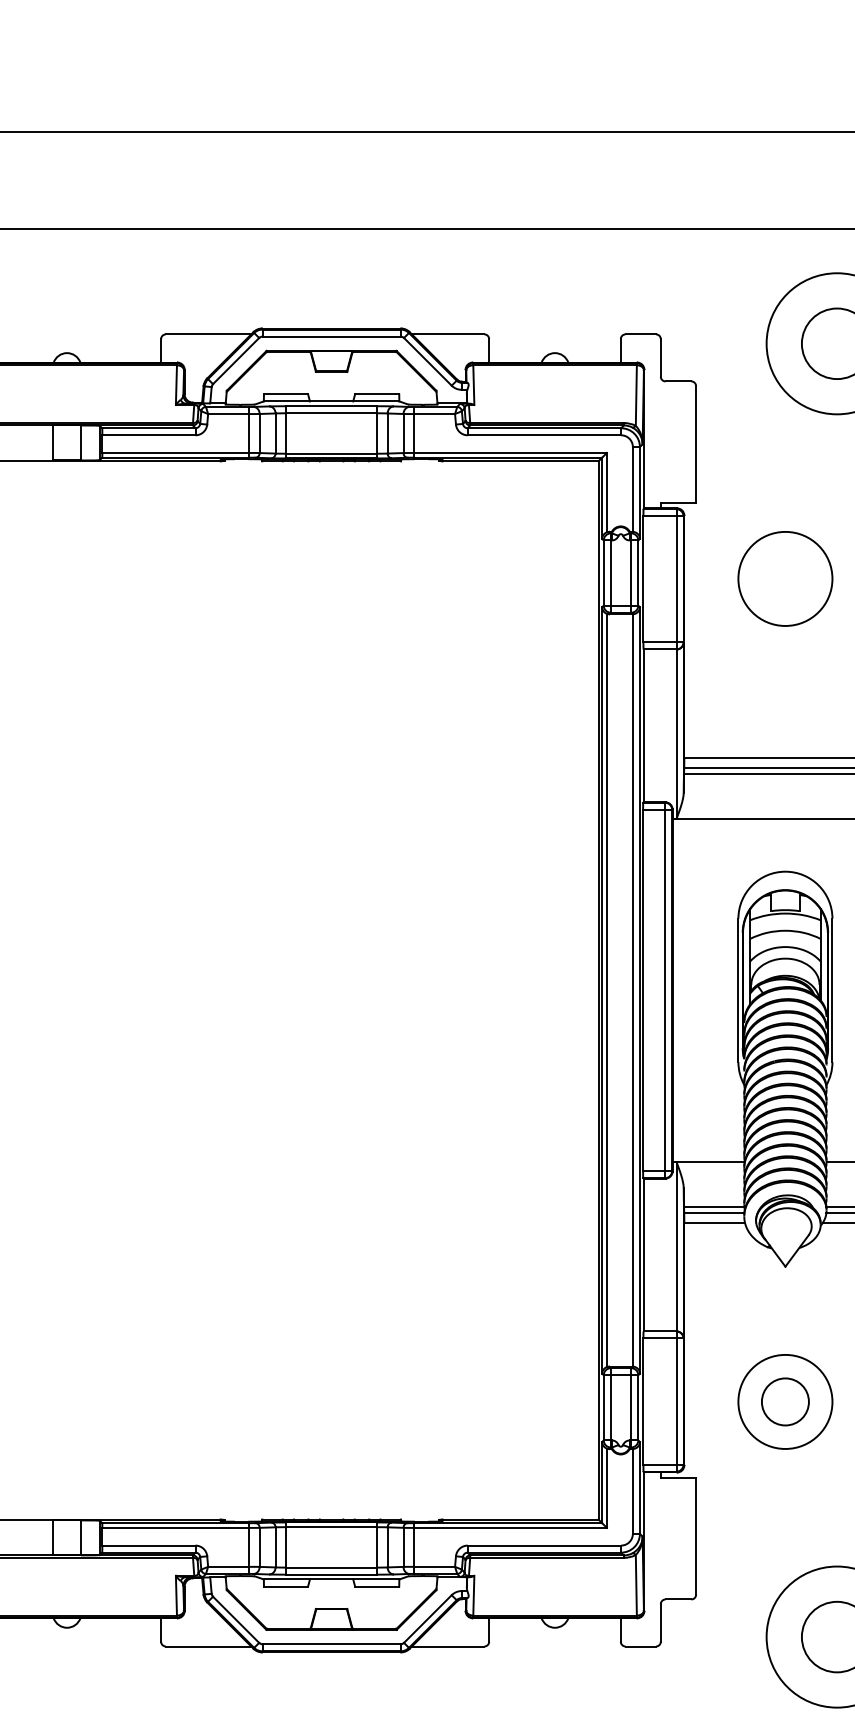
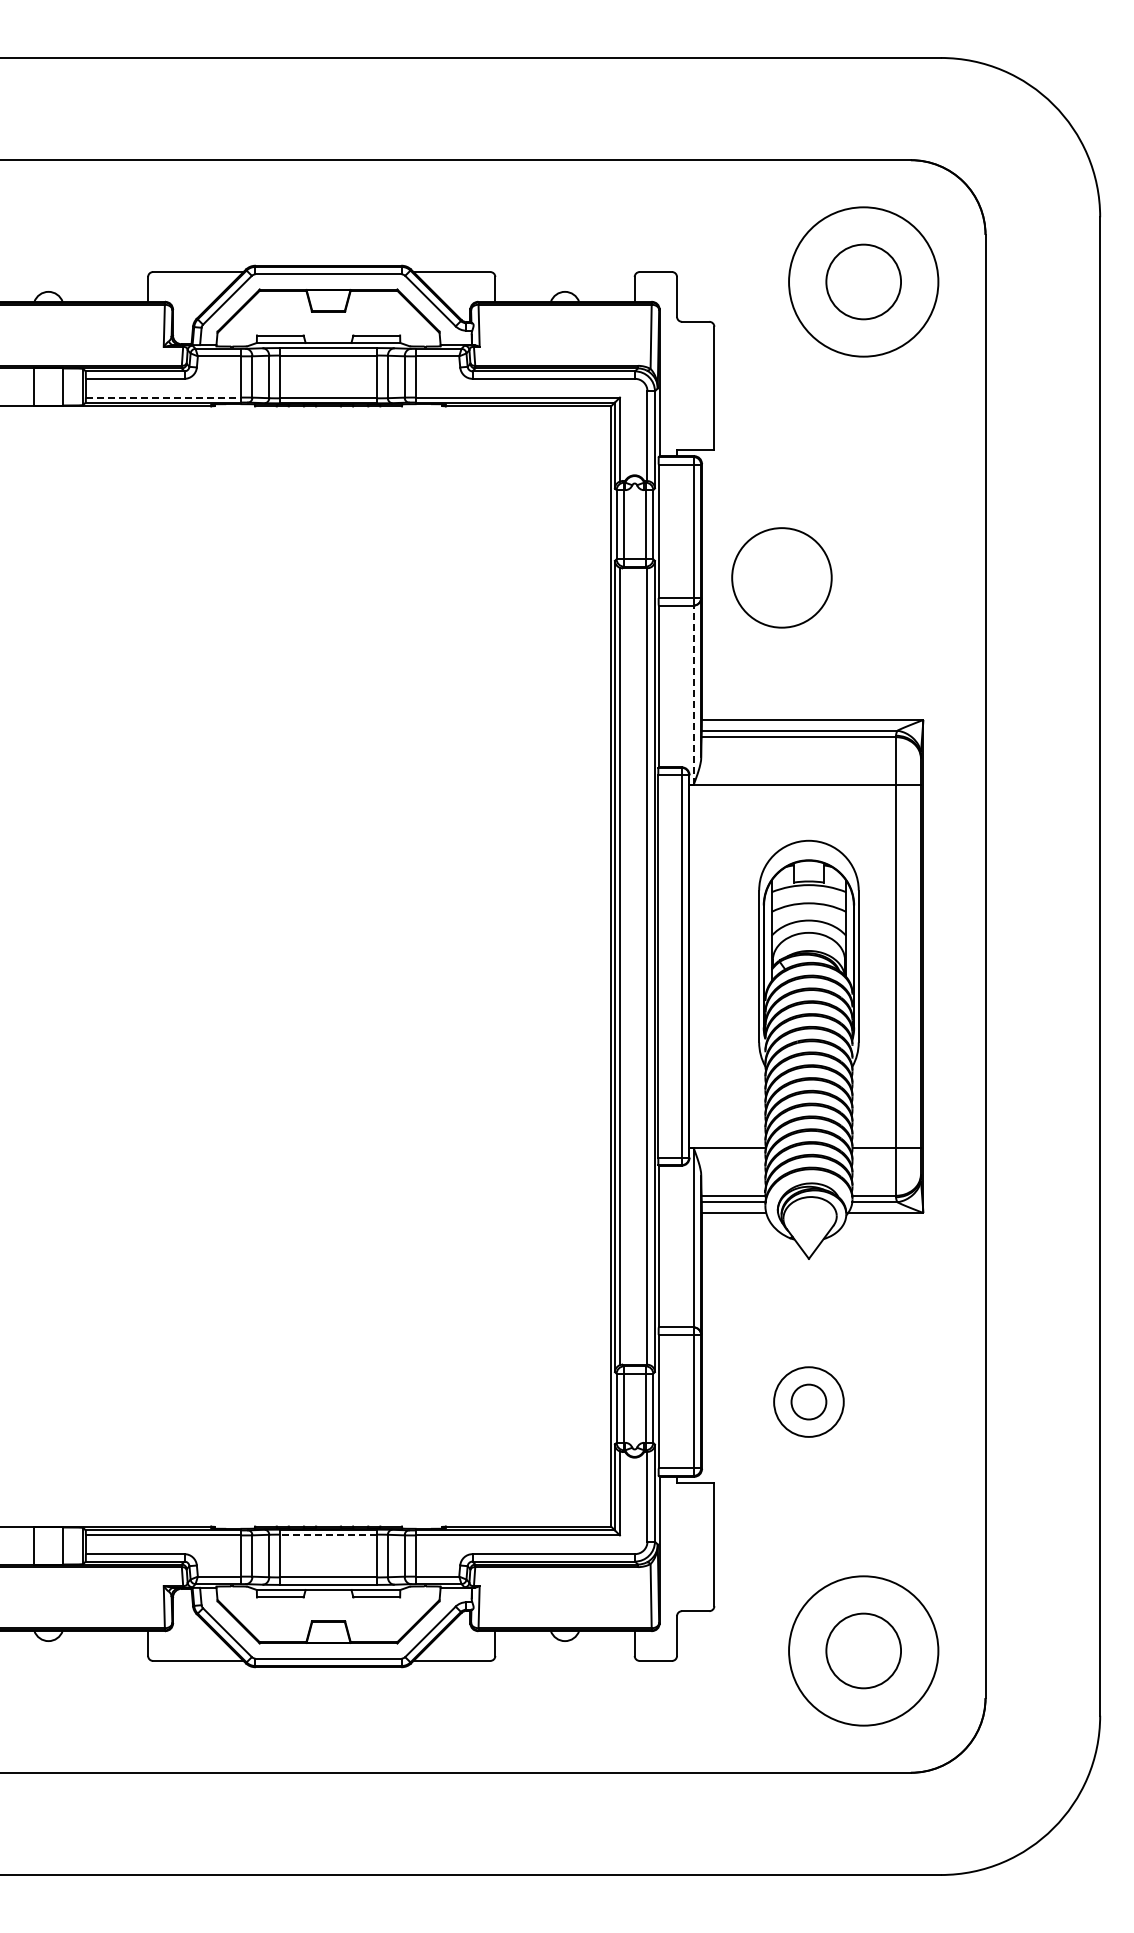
line: (175, 452) -> (163, 397), solid -> dashed
circle: (785, 578) -> (781, 577), moved
line: (676, 734) -> (693, 695), solid -> dashed
circle: (785, 1401) -> (808, 1401), size x0.7
circle: (785, 1401) -> (808, 1401), size x0.7
line: (331, 1527) -> (328, 1534), solid -> dashed

